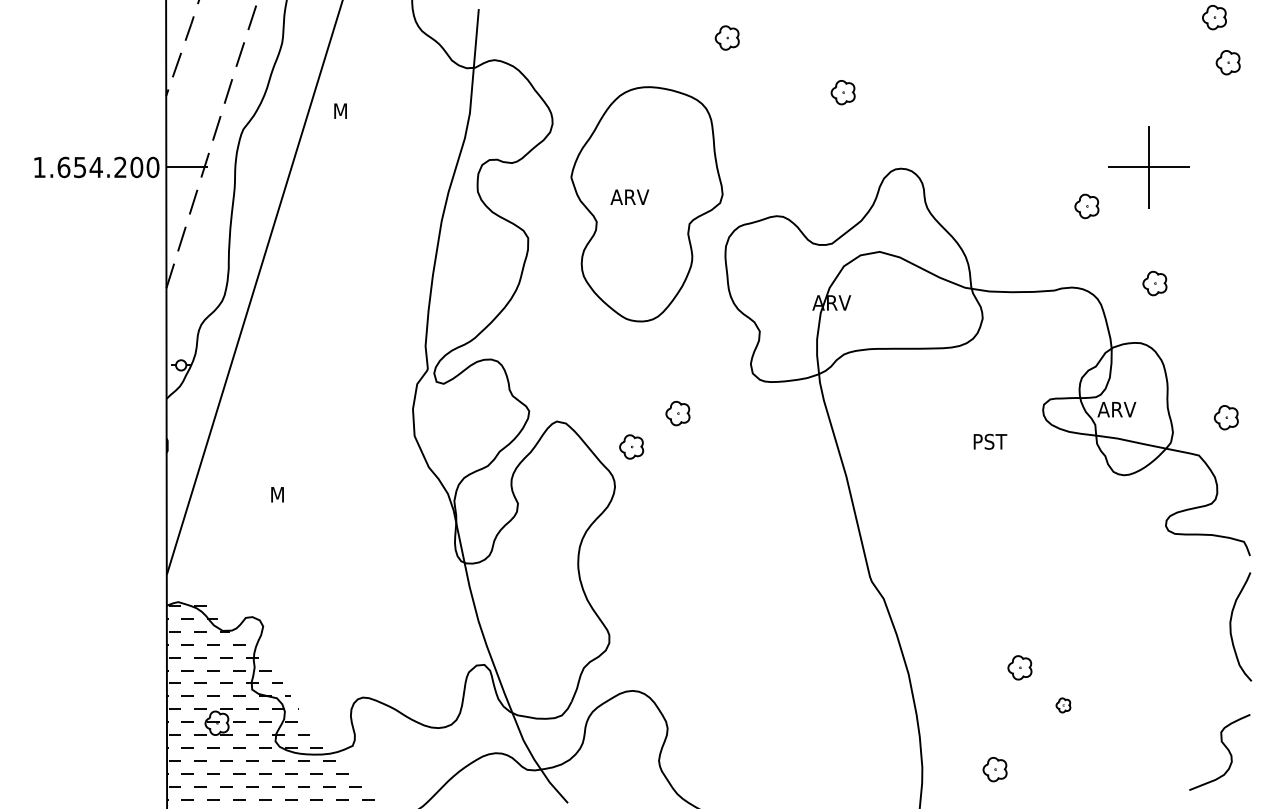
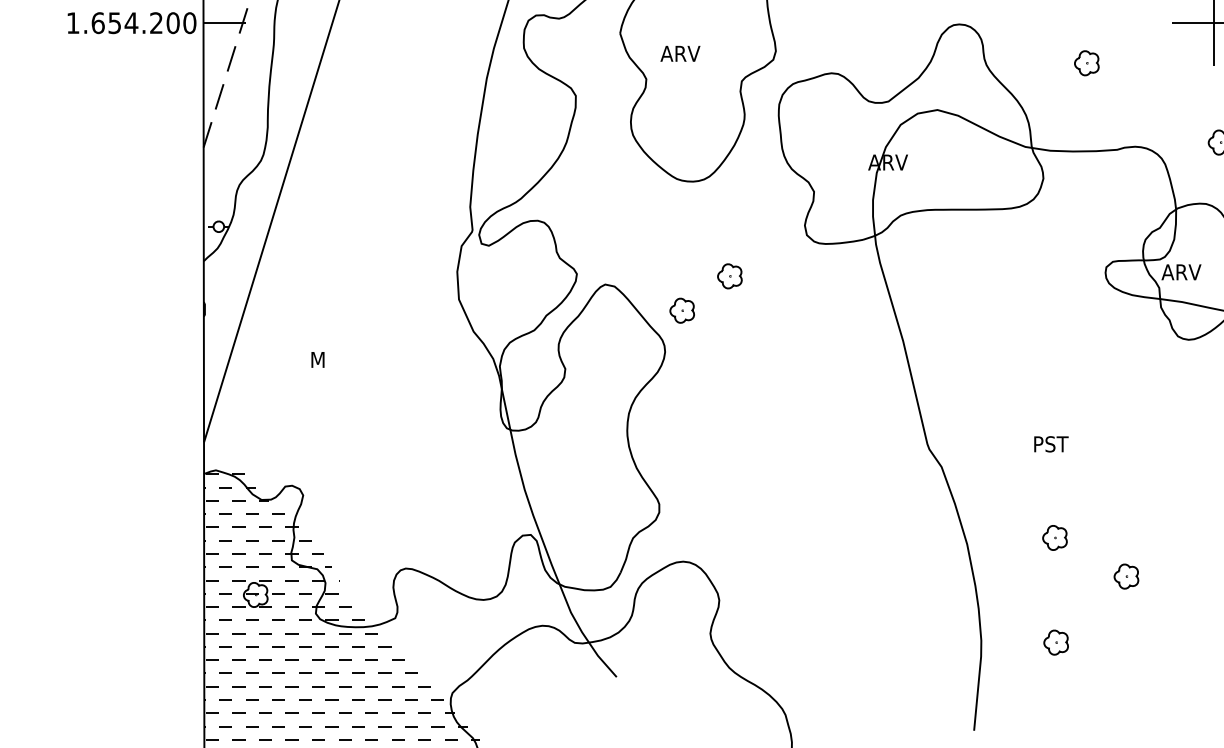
part: (1086, 206) -> (1086, 63), moved
text: (990, 441) -> (1051, 443), moved
part: (1019, 667) -> (1054, 537), moved
part: (1063, 705) -> (1126, 576), size x1.67

